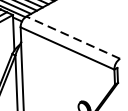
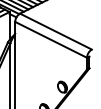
line: (72, 37) -> (55, 31), dashed -> solid

